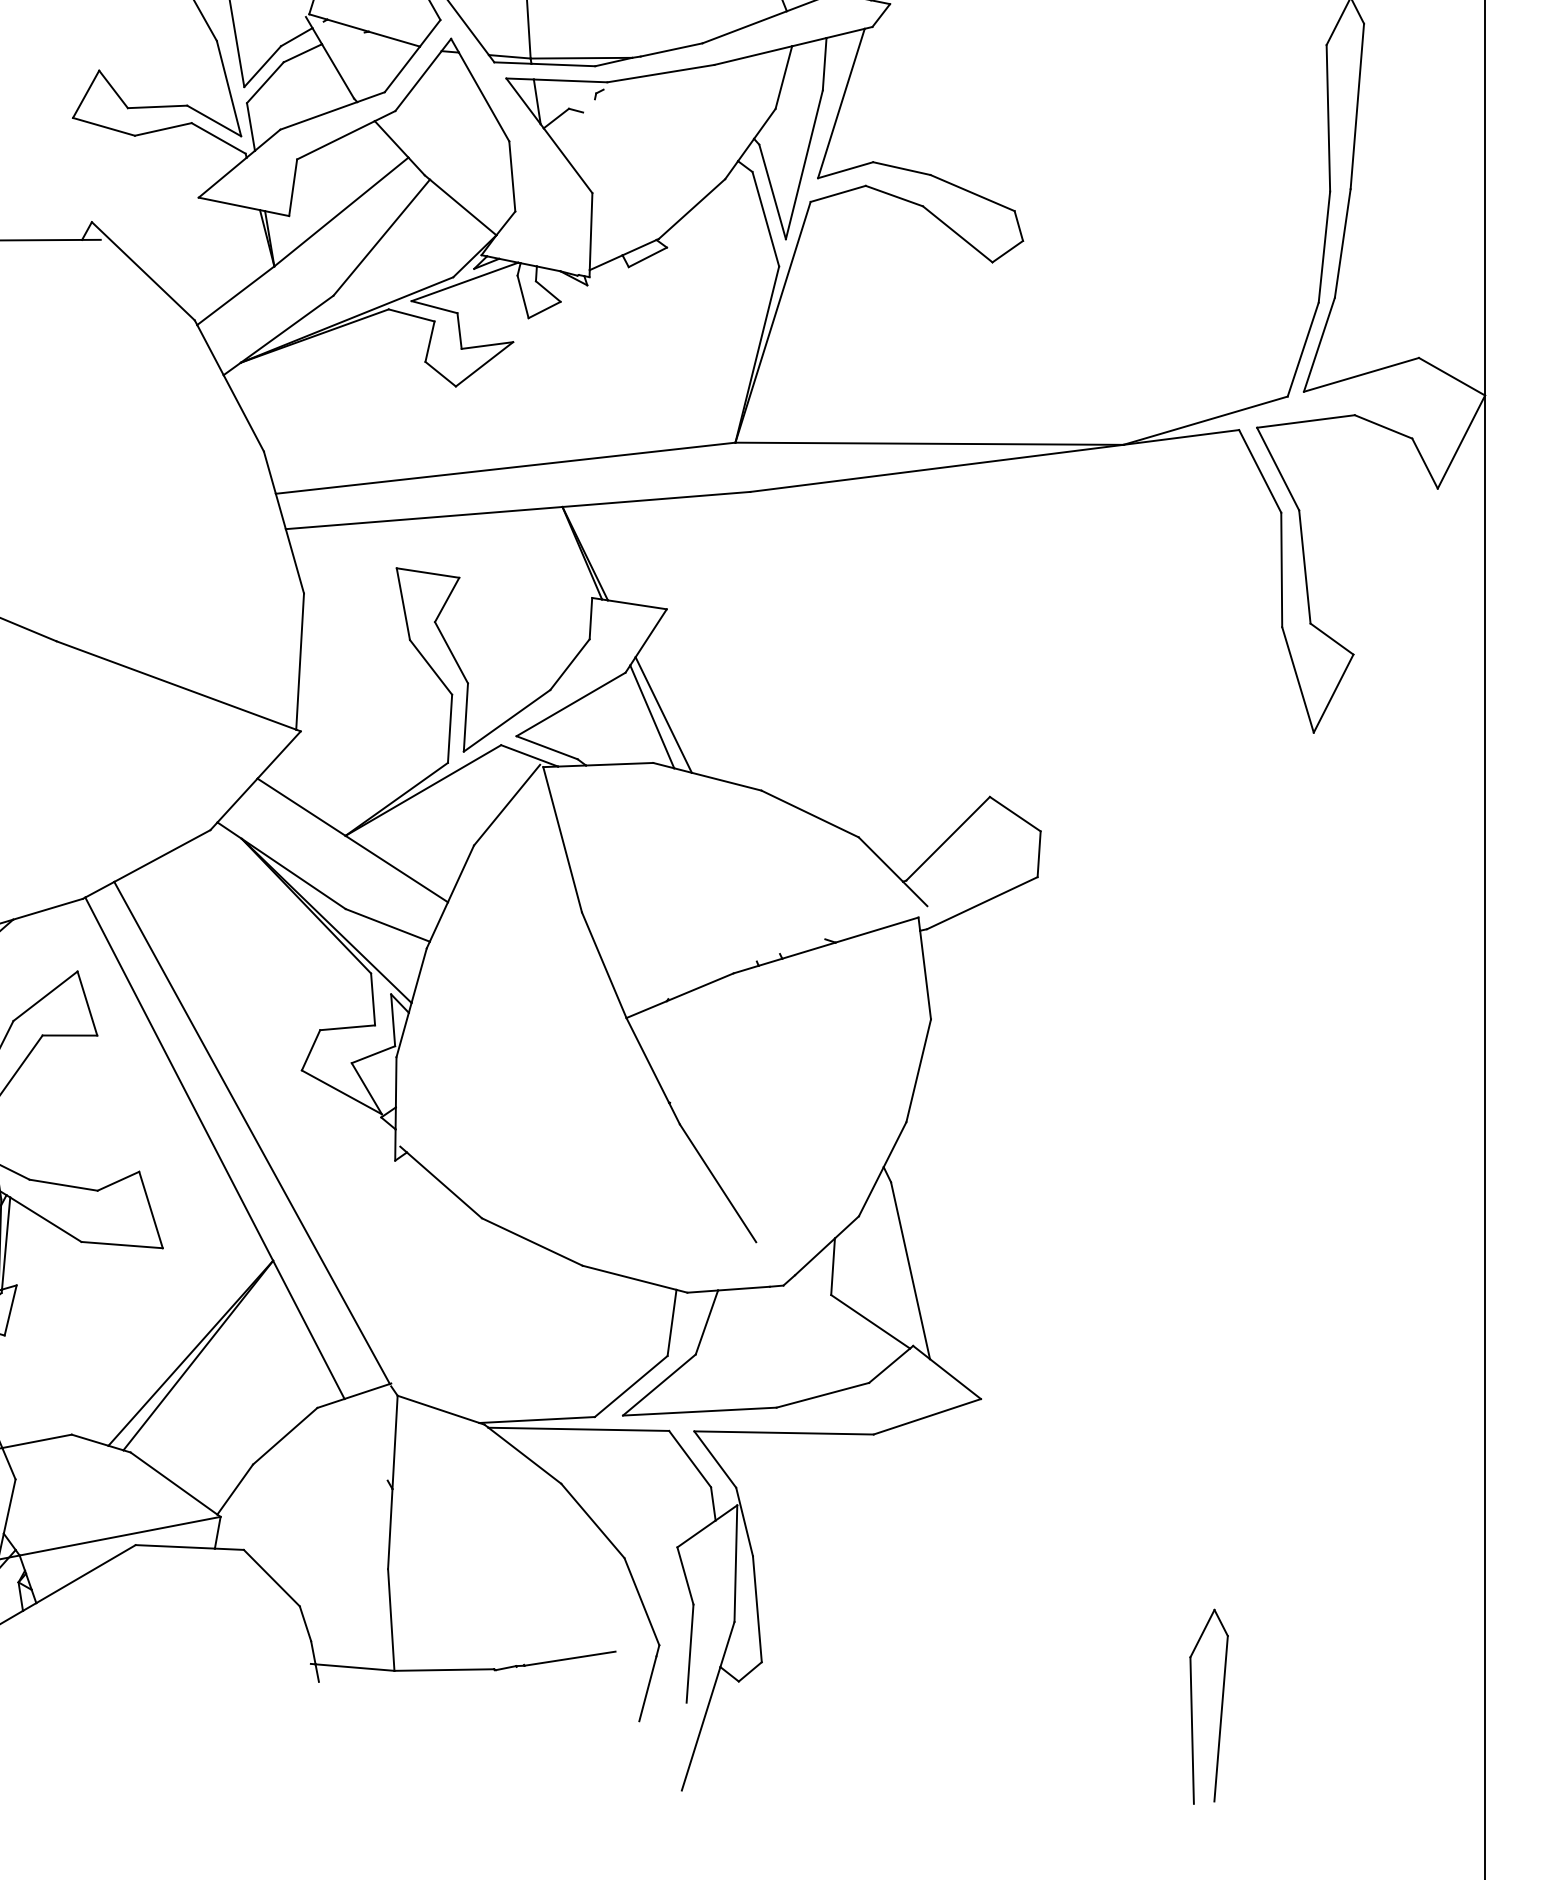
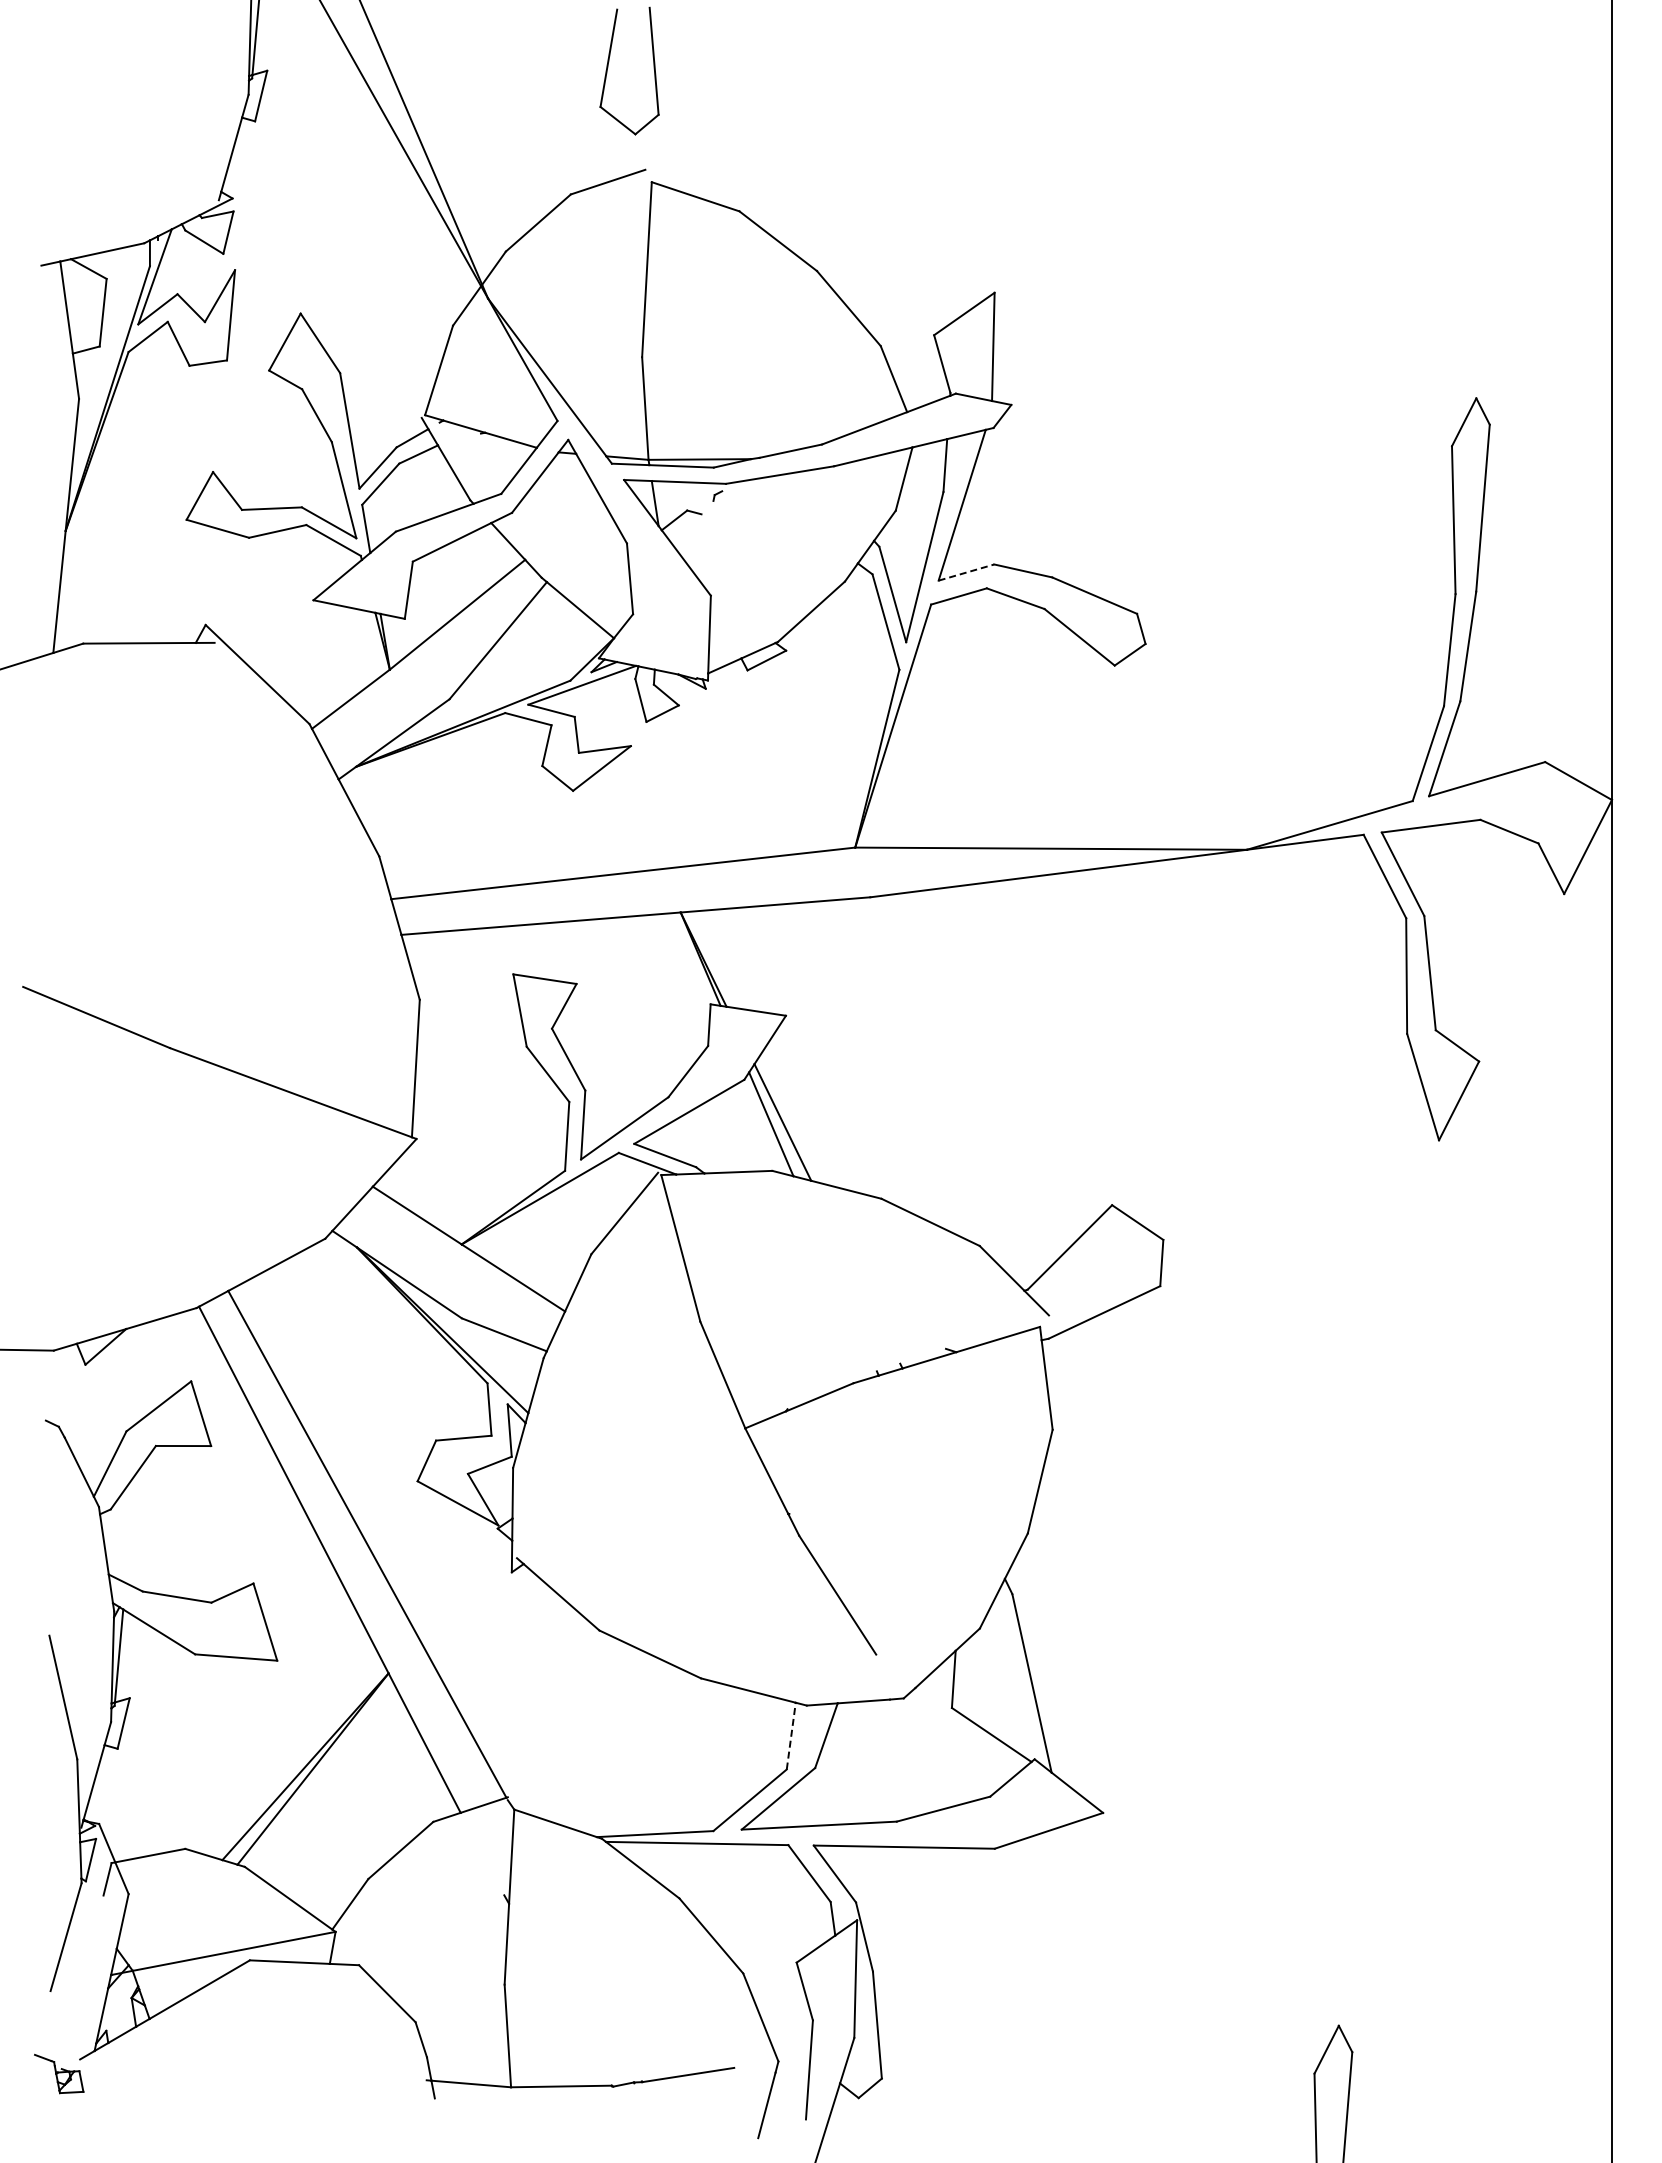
line: (845, 170) -> (966, 572), solid -> dashed
line: (672, 1323) -> (791, 1736), solid -> dashed

